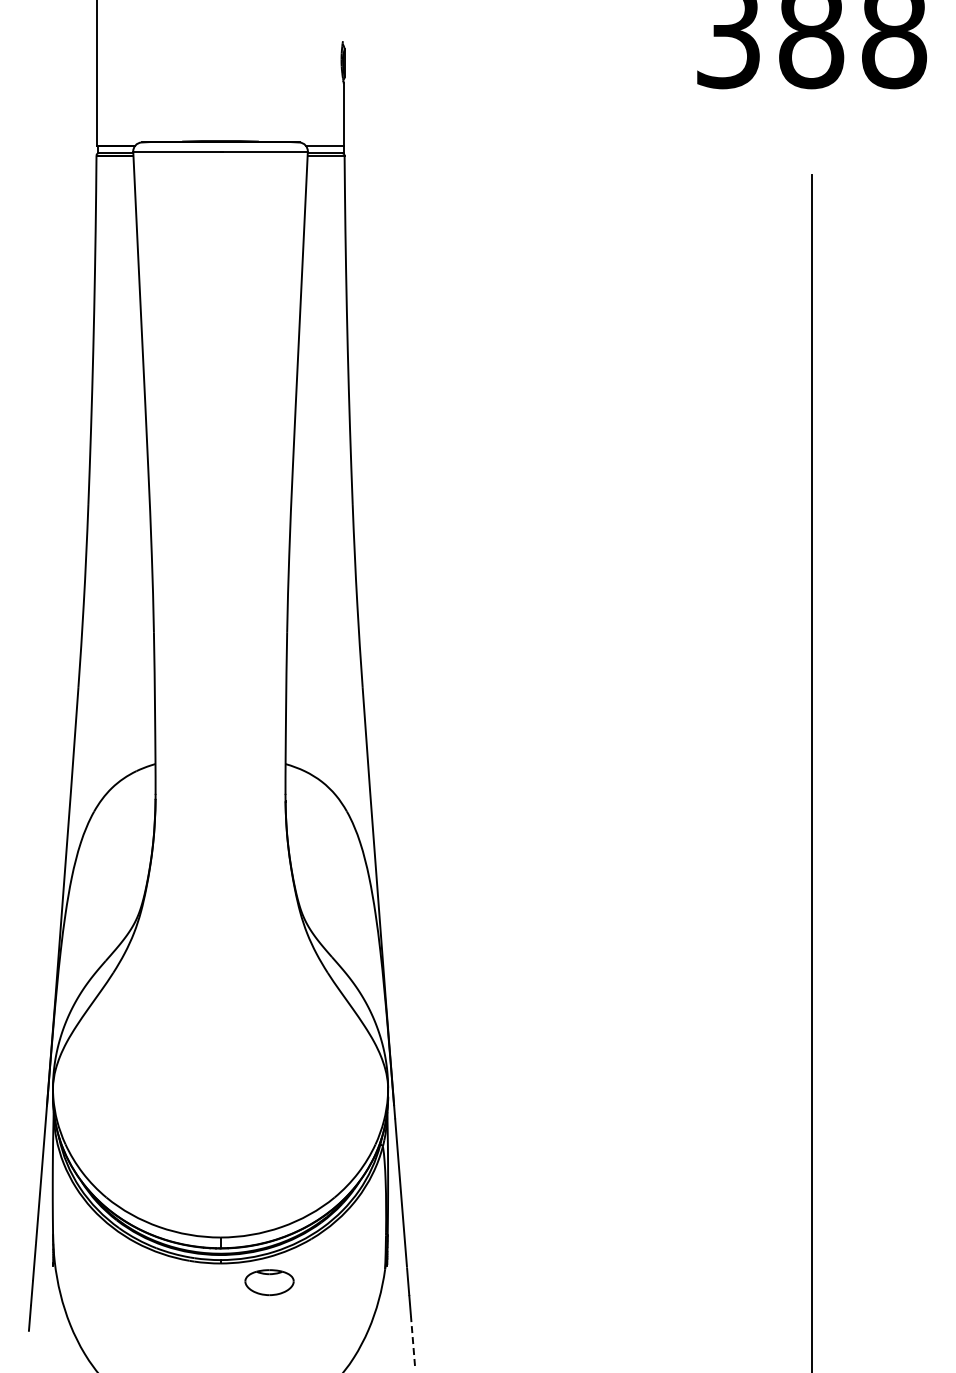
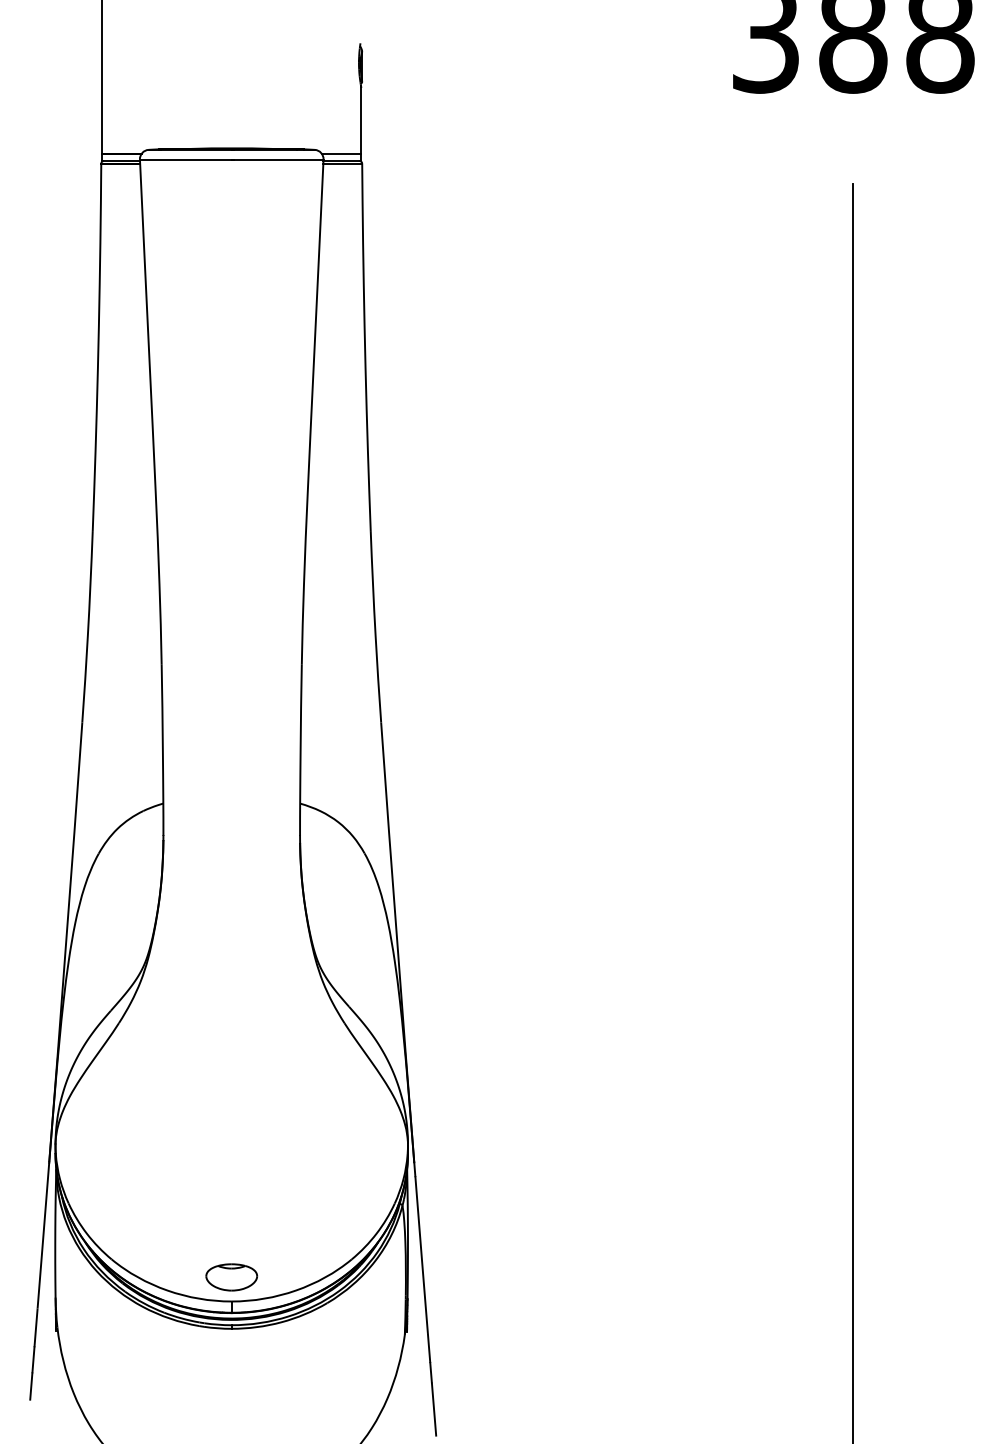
part: (269, 1282) -> (231, 1277), moved
line: (412, 1339) -> (433, 1408), dashed -> solid

